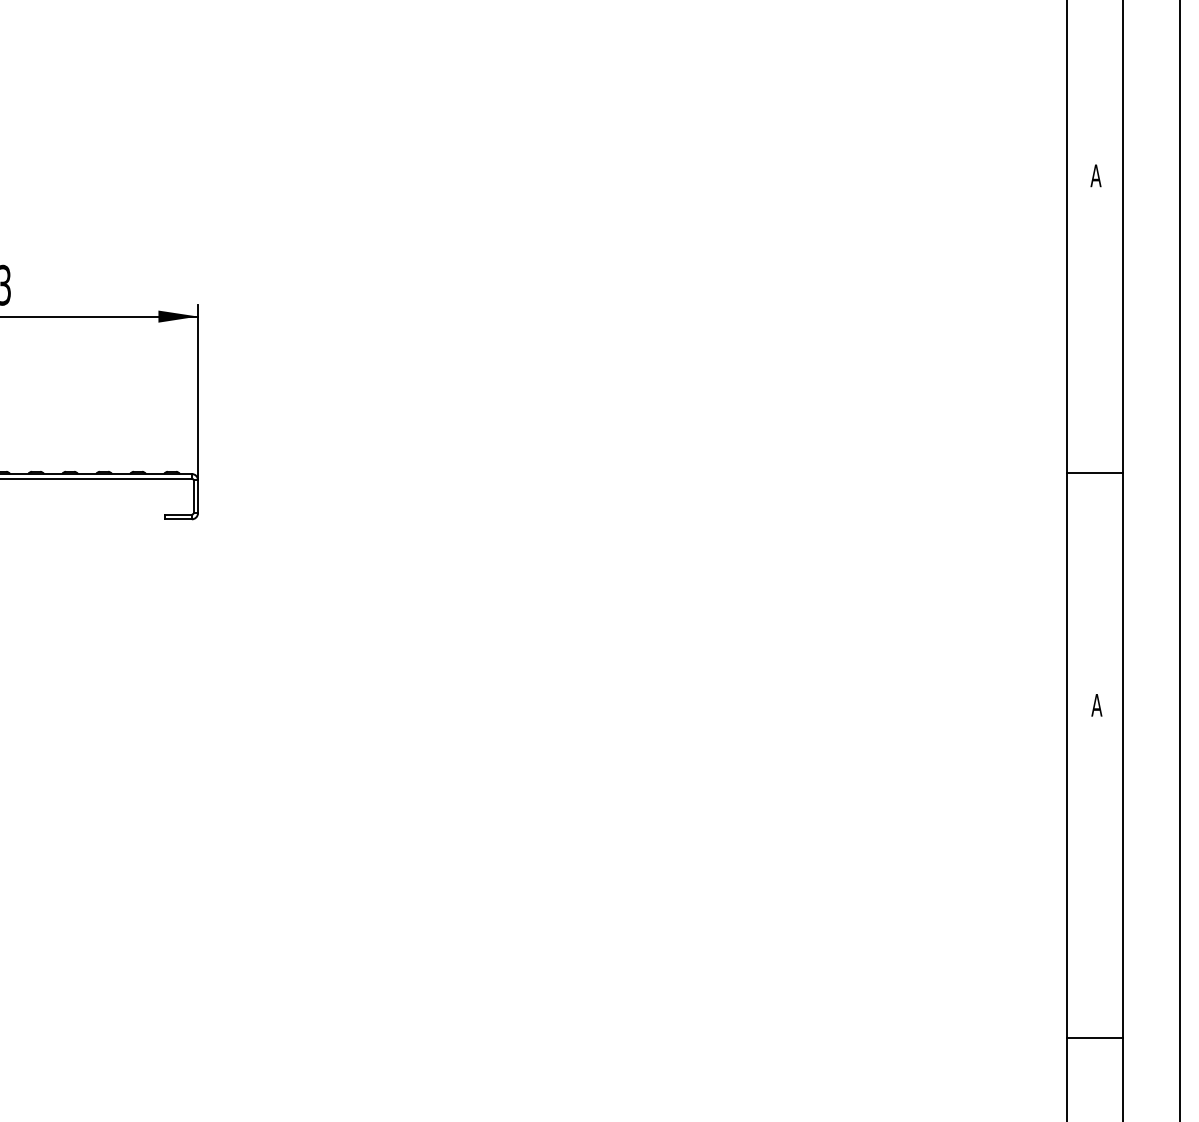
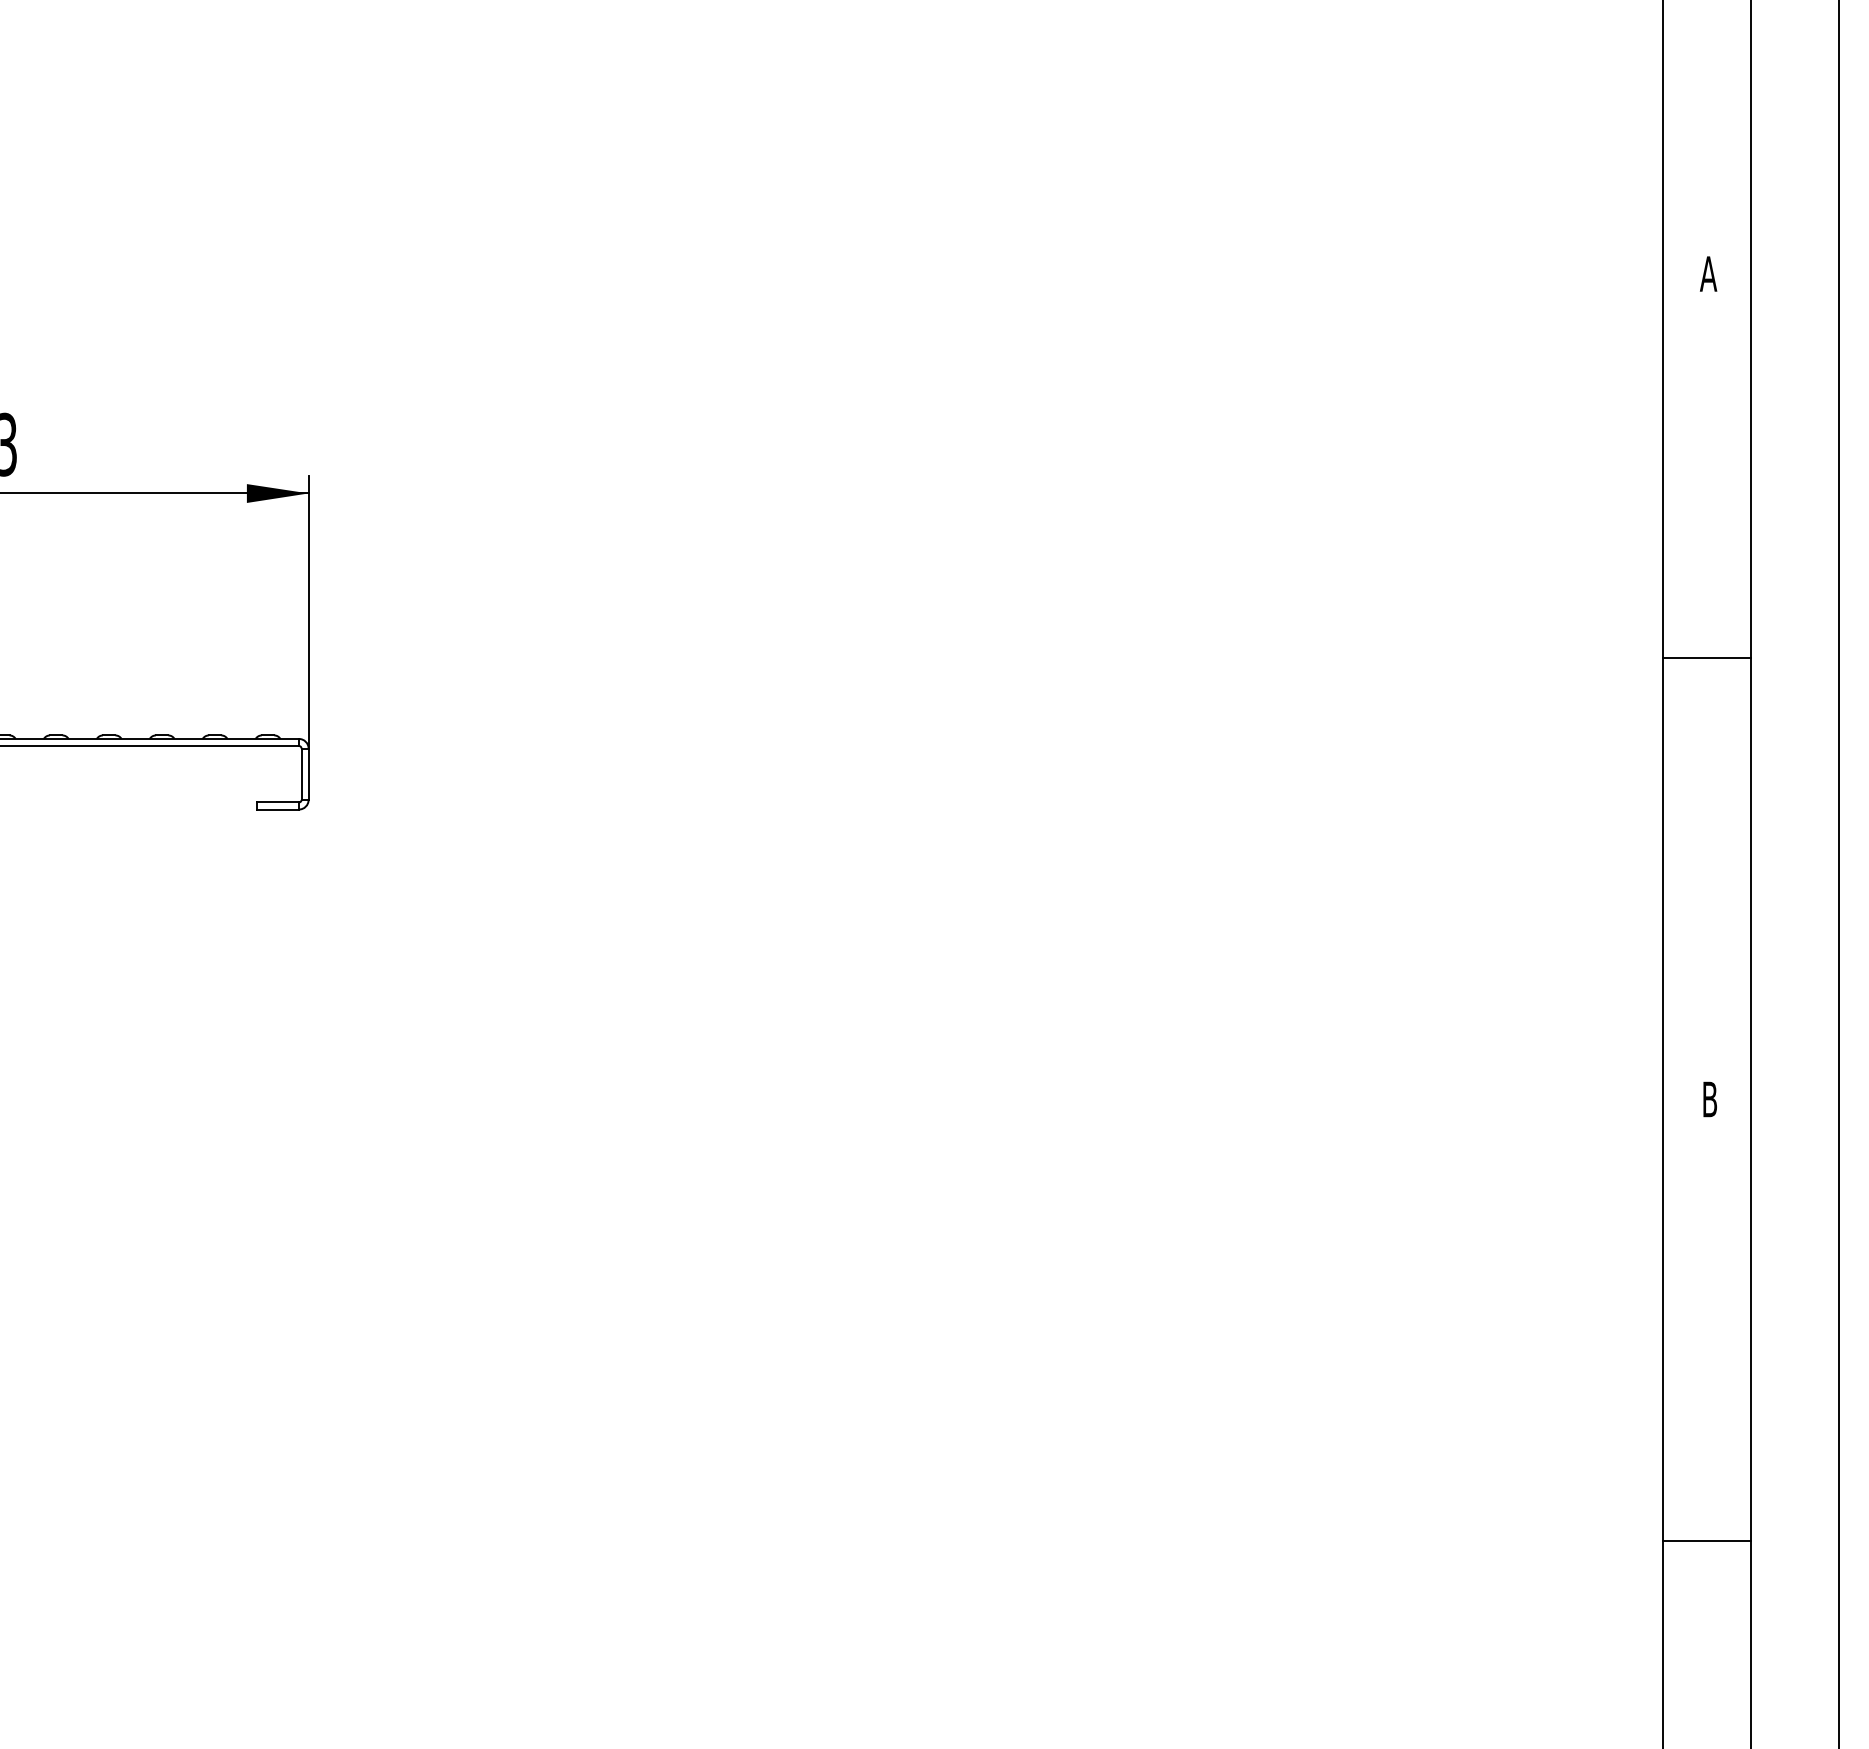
line: (1094, 473) -> (1706, 658), moved
text: (1096, 705) -> (1709, 1099), A -> B
line: (1094, 1038) -> (1706, 1540), moved

